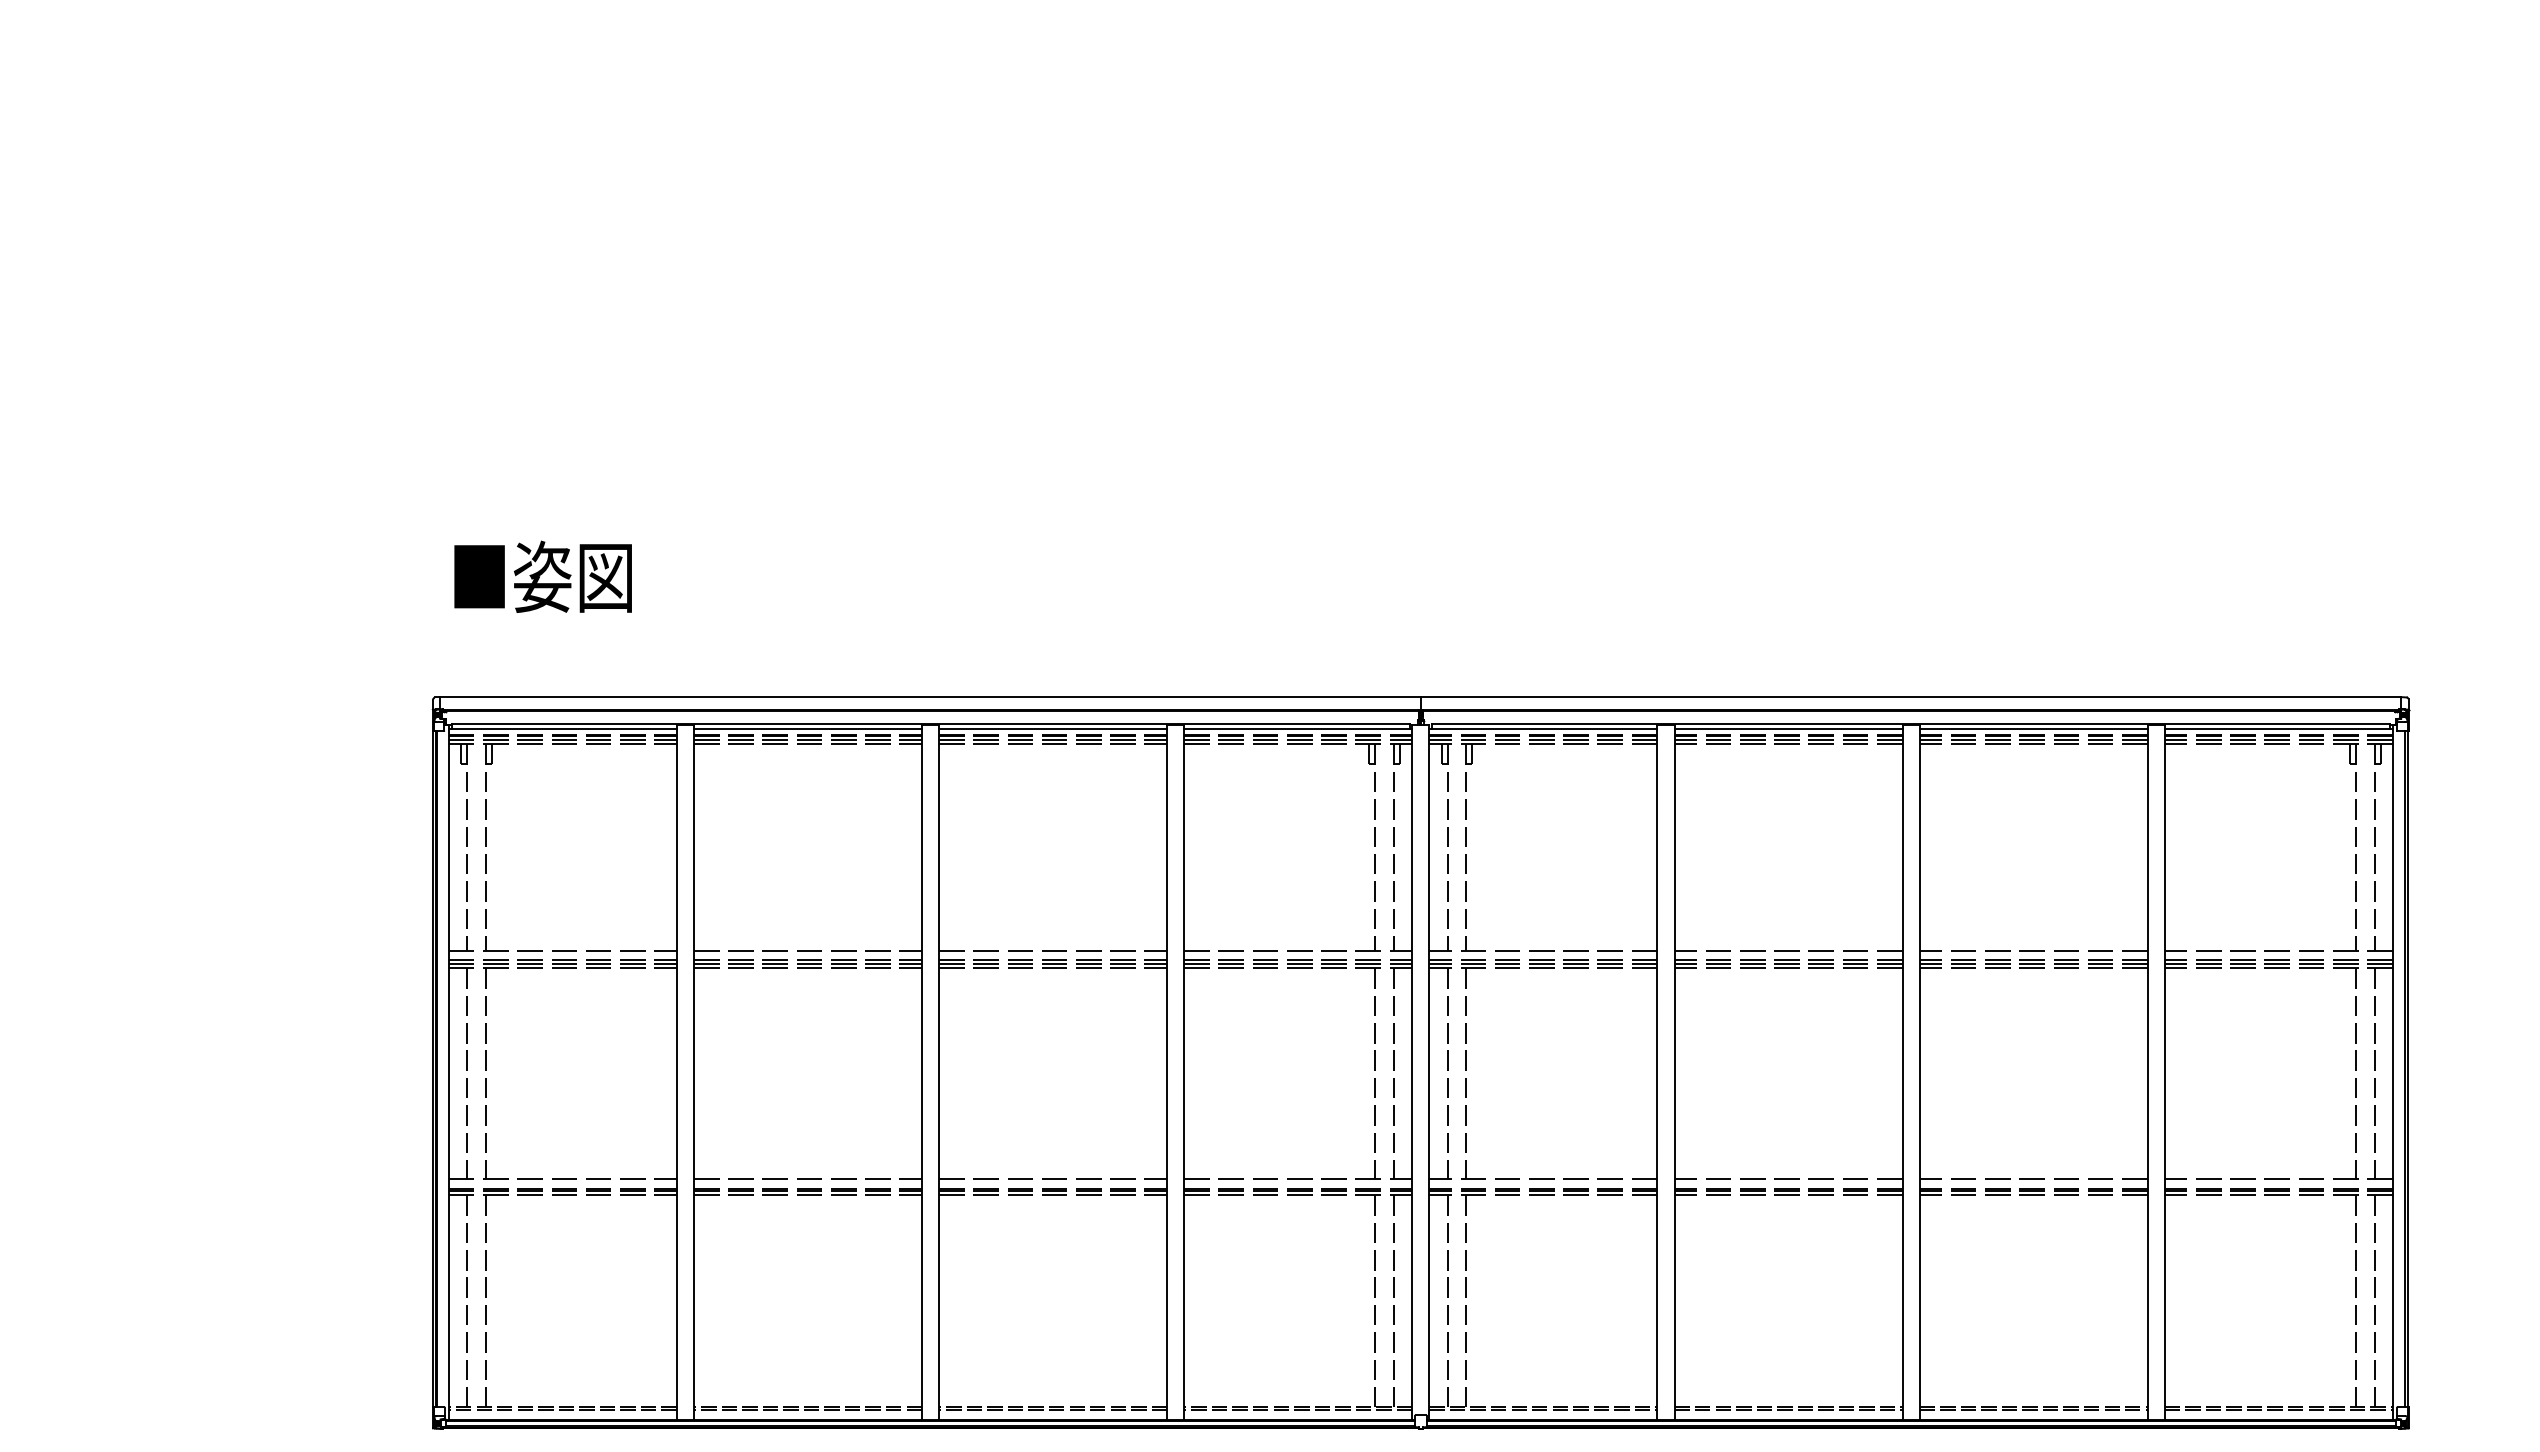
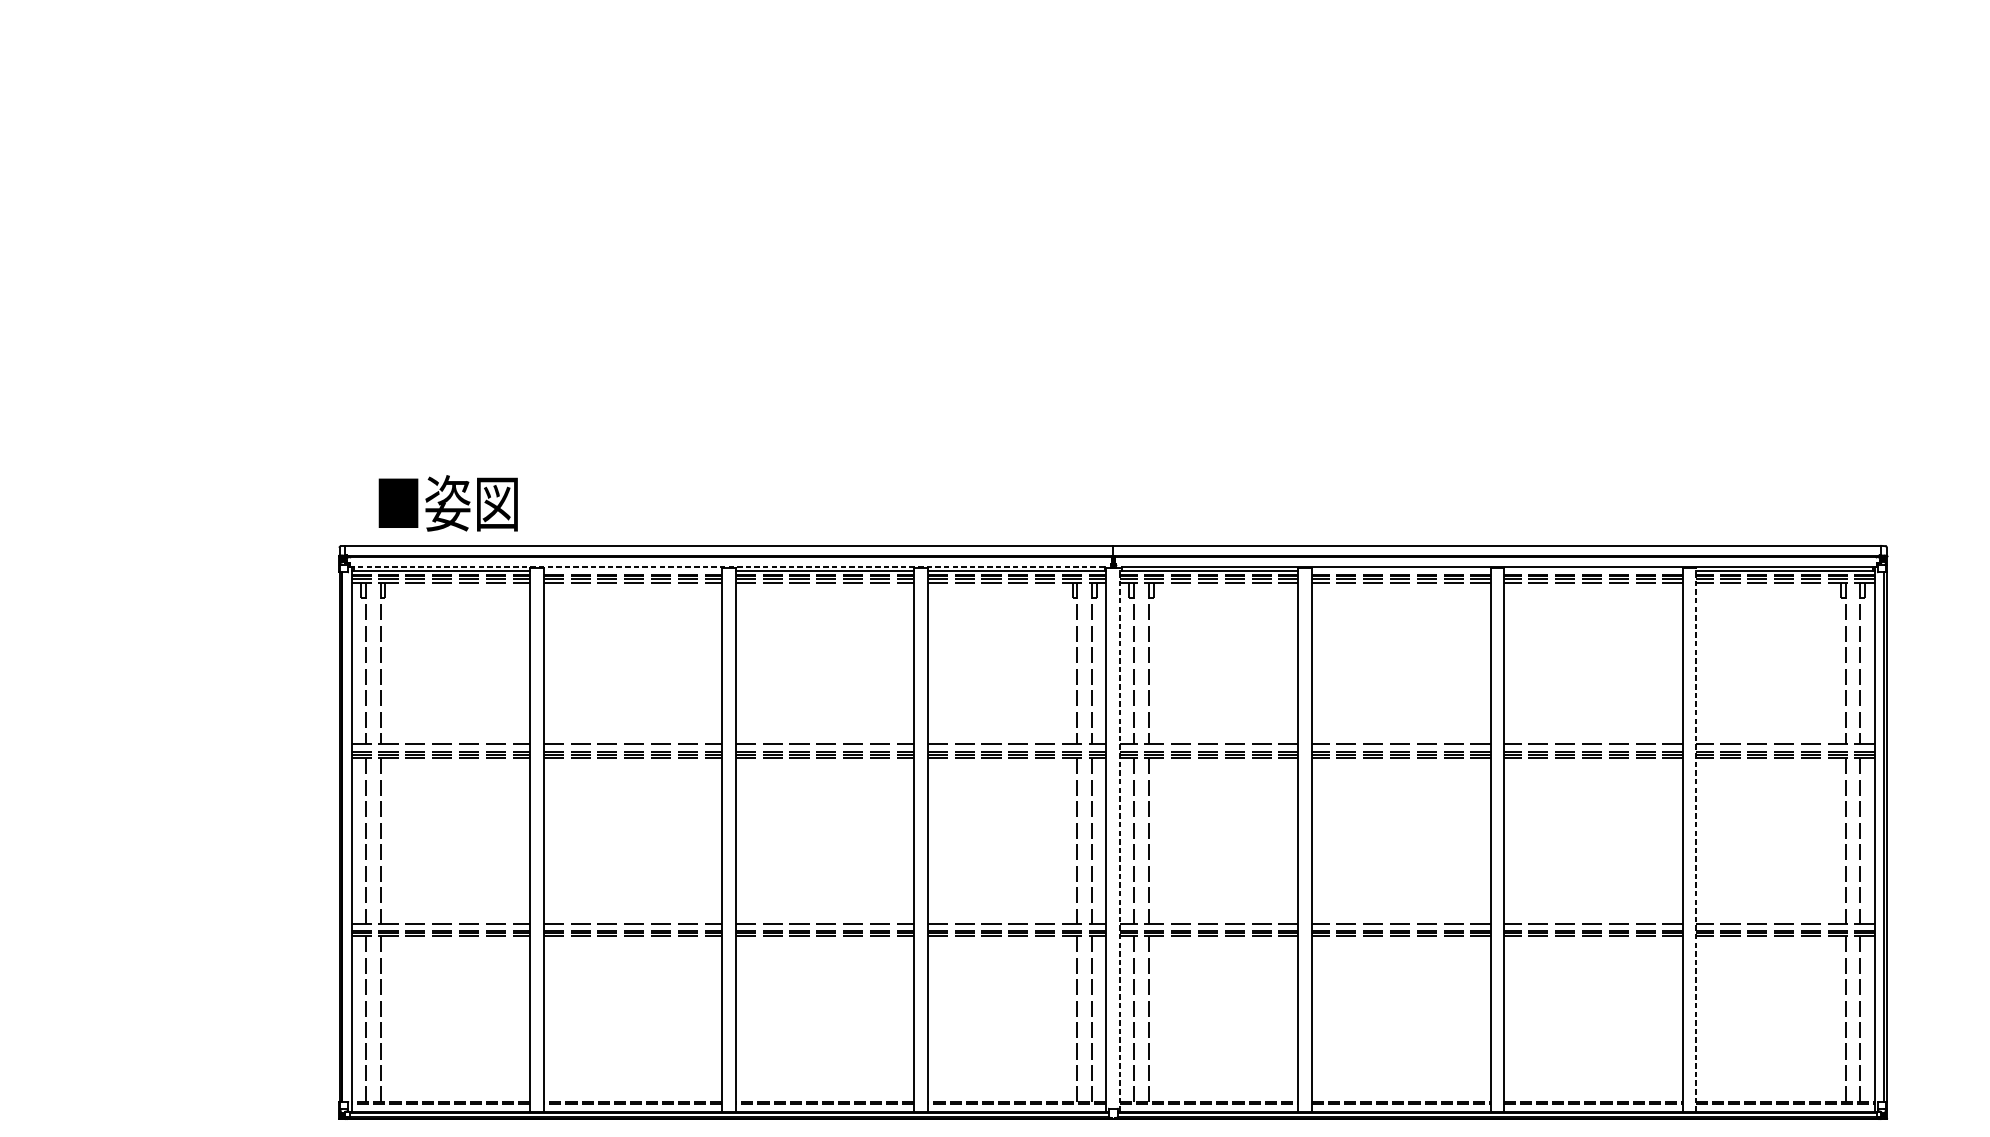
text: (542, 576) -> (447, 503), moved
line: (930, 723) -> (729, 566), solid -> dashed
line: (807, 728) -> (632, 570), removed
line: (1788, 728) -> (1401, 570), removed
line: (2033, 728) -> (1593, 570), removed
line: (1429, 1071) -> (1119, 839), solid -> dashed
line: (2164, 1071) -> (1695, 839), solid -> dashed

